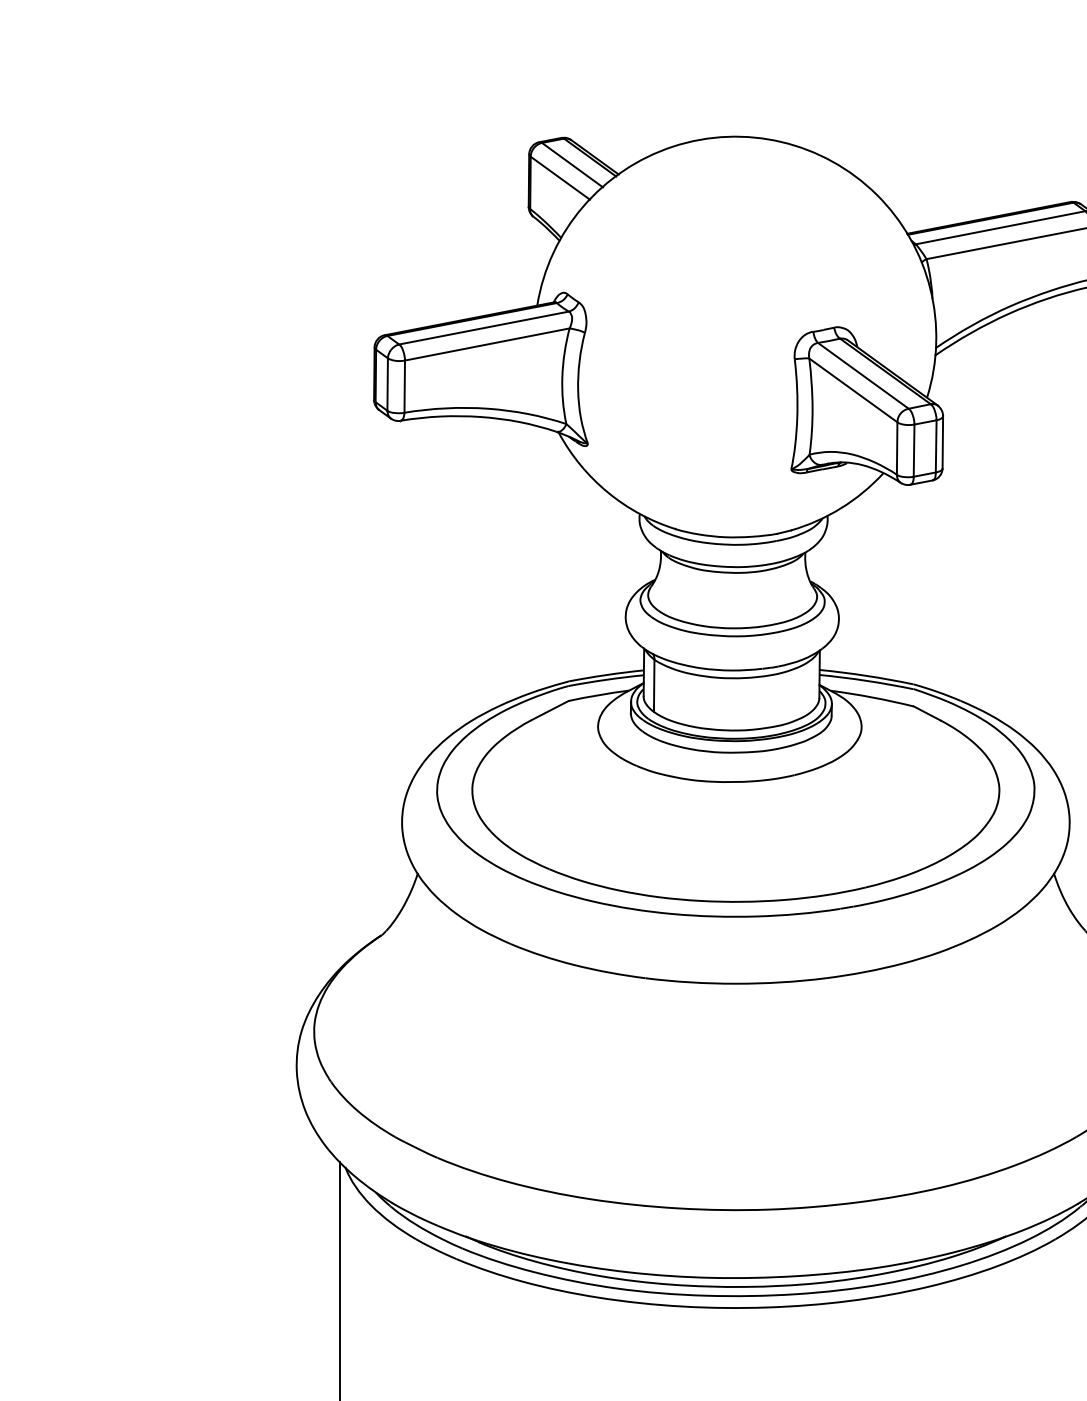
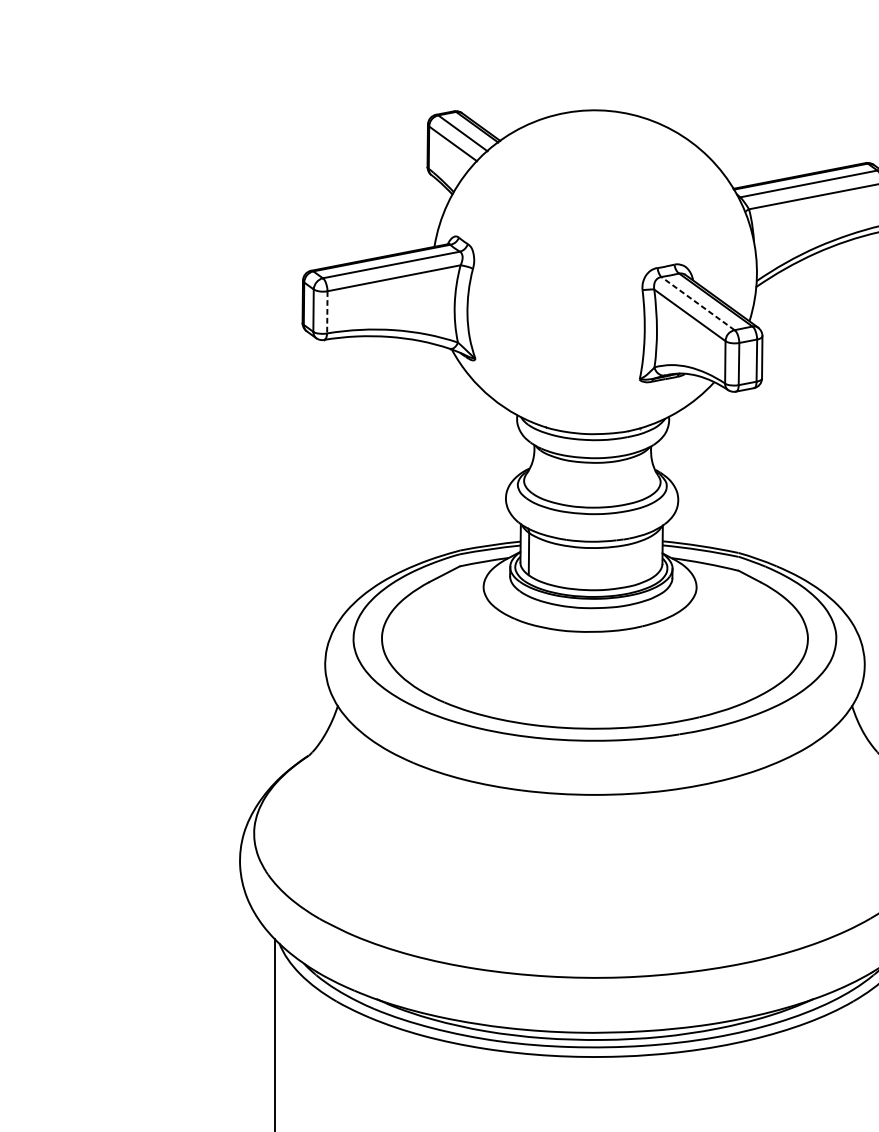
line: (863, 375) -> (698, 303), solid -> dashed
line: (404, 387) -> (327, 313), solid -> dashed

